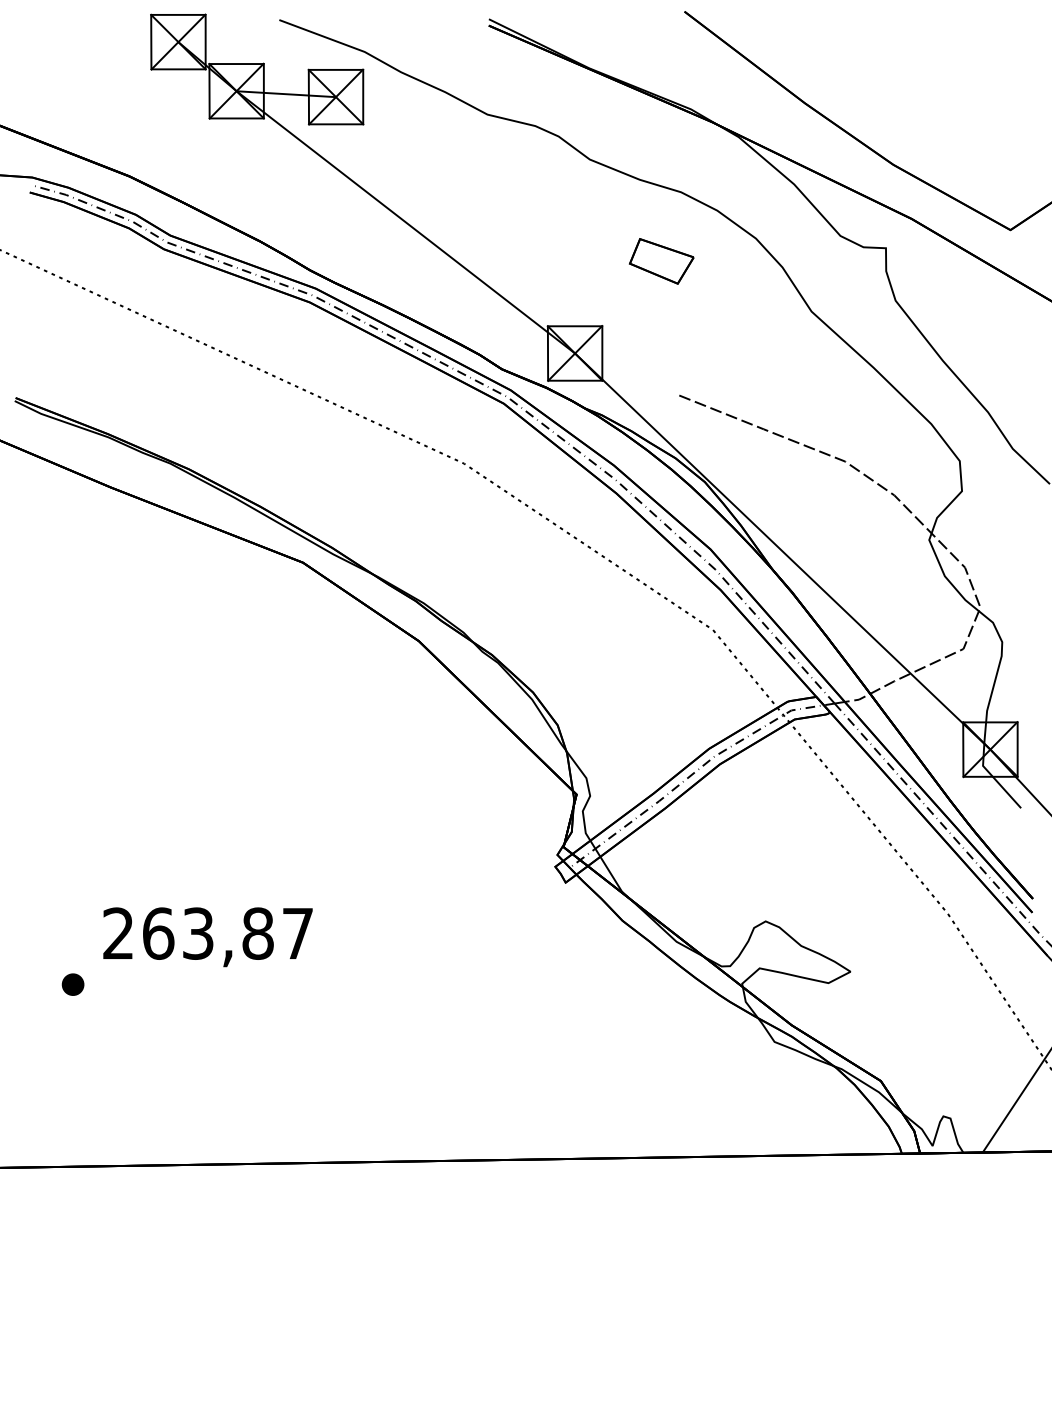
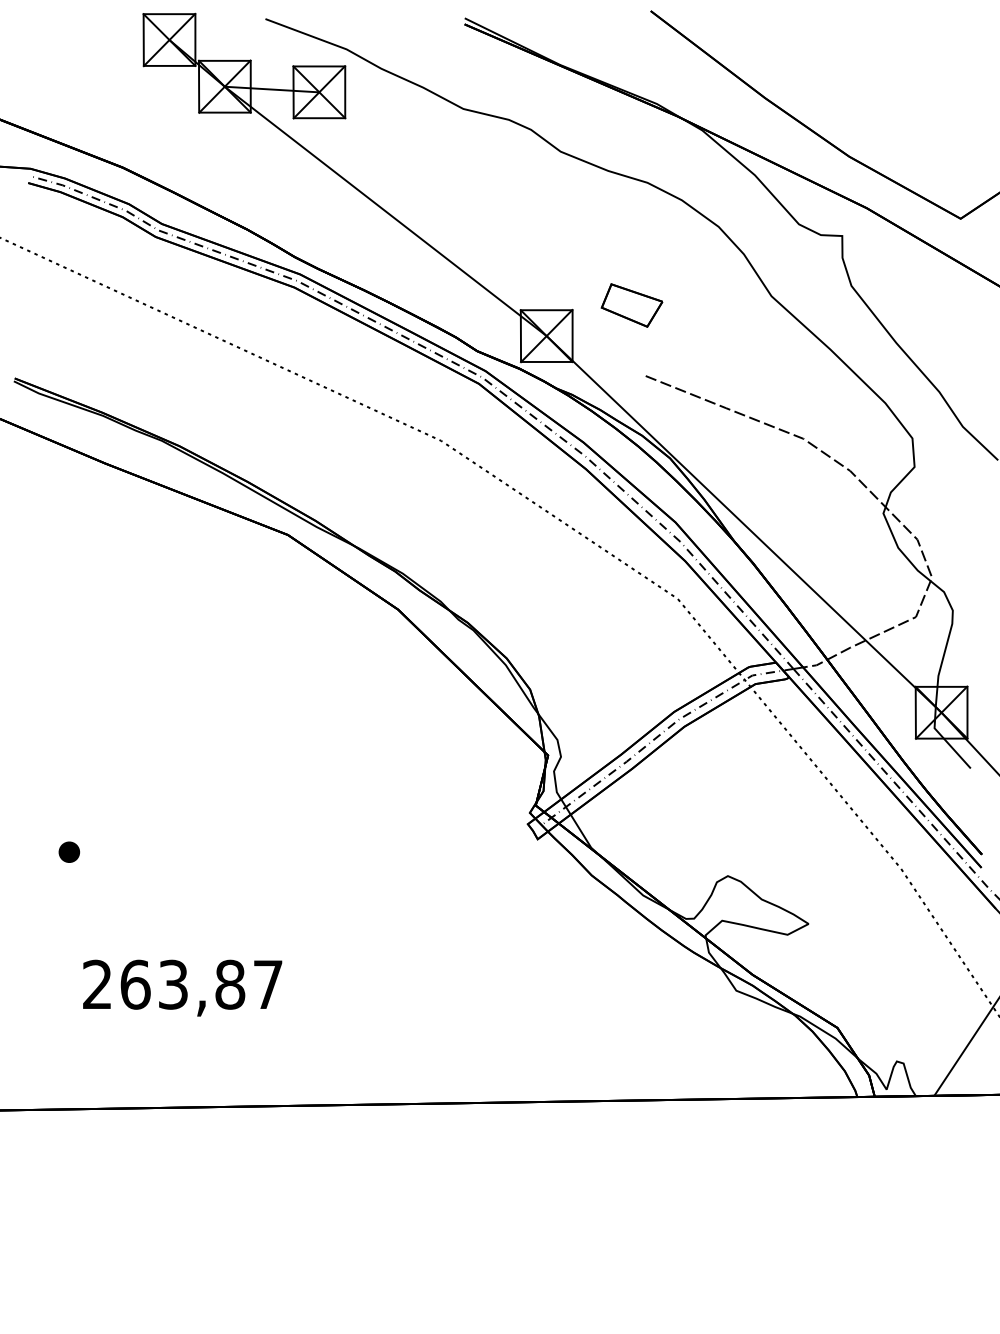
part: (661, 261) -> (631, 305), moved
text: (207, 936) -> (182, 987), moved
part: (73, 983) -> (69, 851), moved

